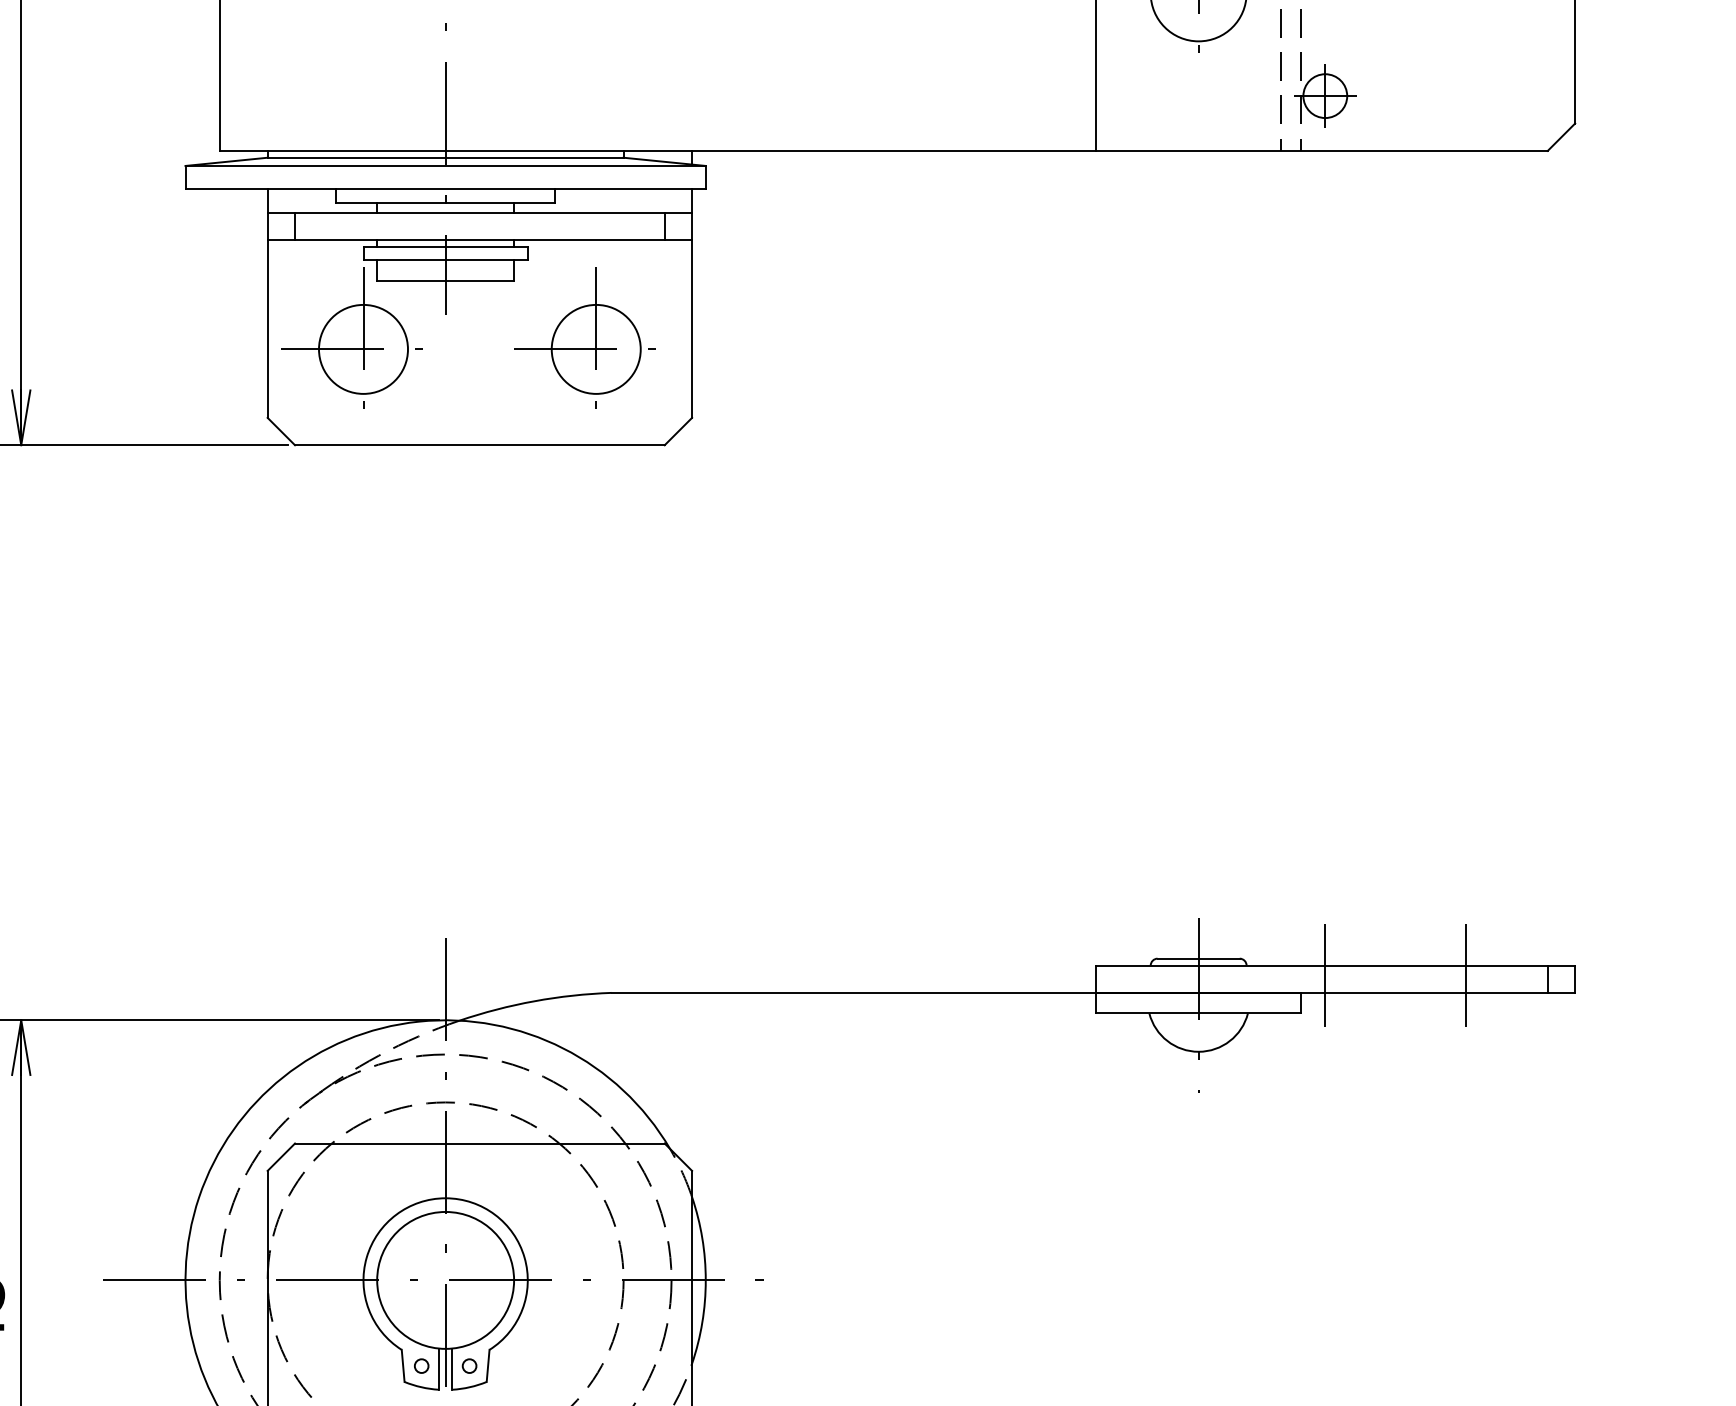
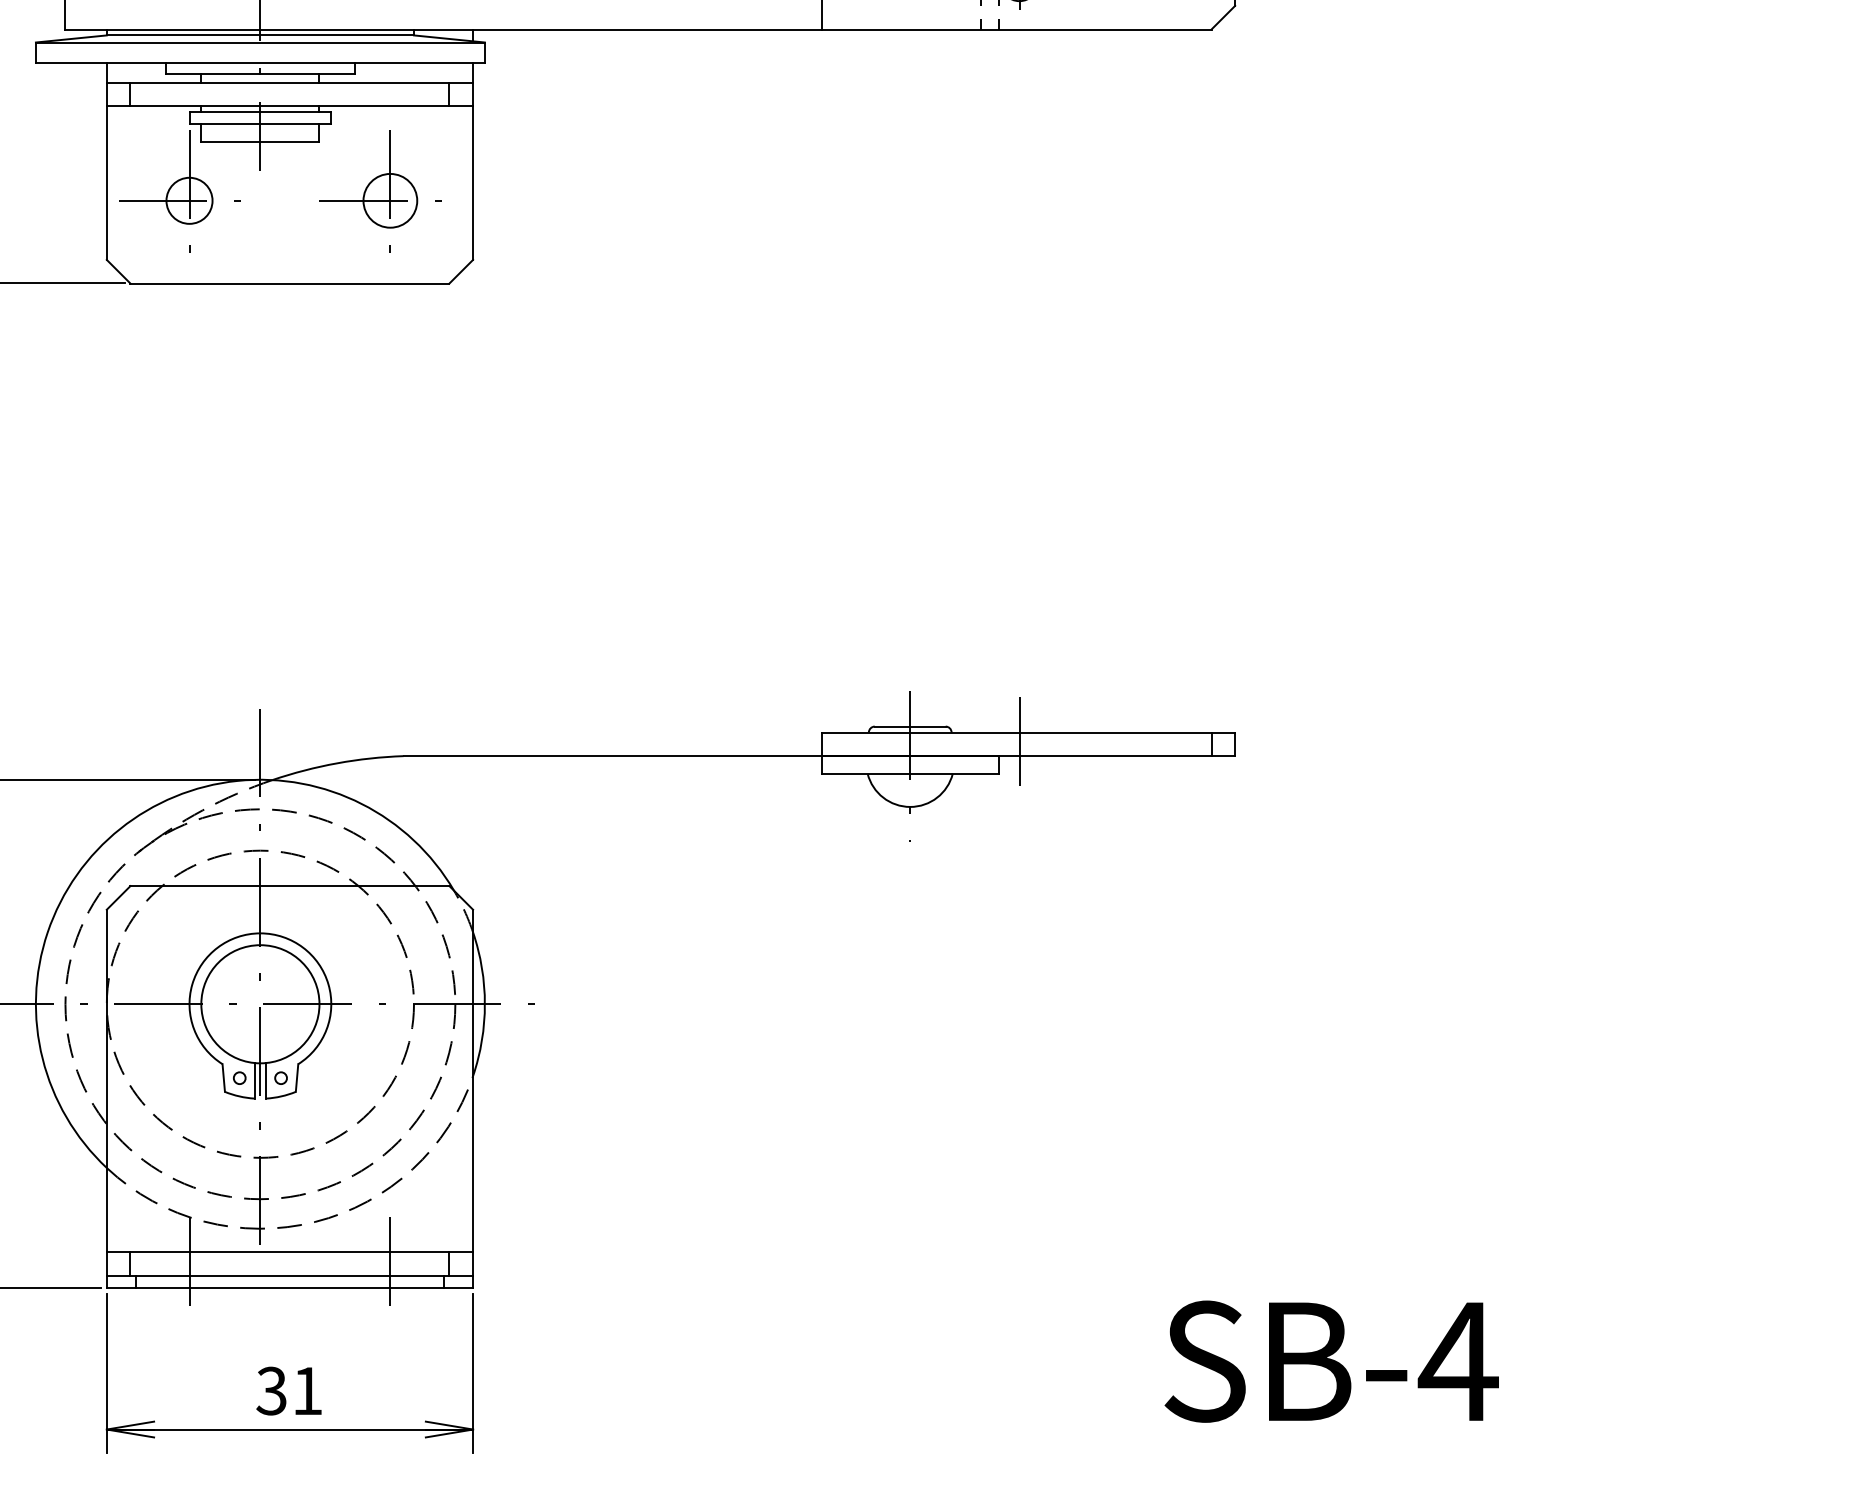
circle: (363, 349) -> (189, 200), size x0.6
circle: (595, 349) -> (389, 200), size x0.7
line: (1465, 979) -> (1140, 744), removed

